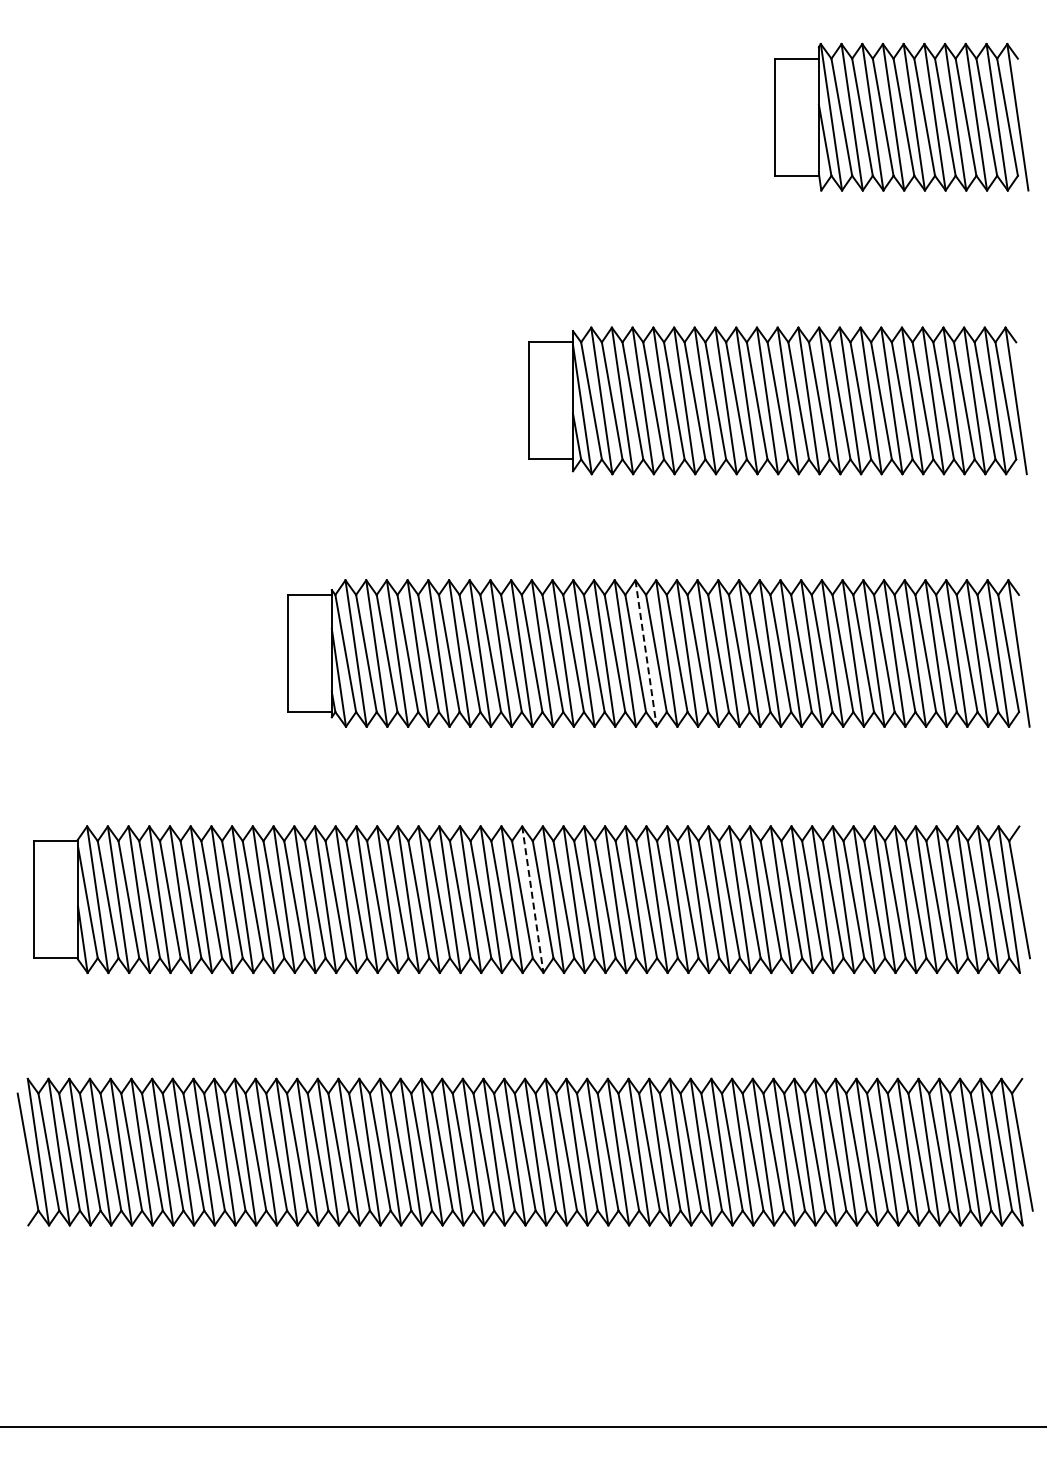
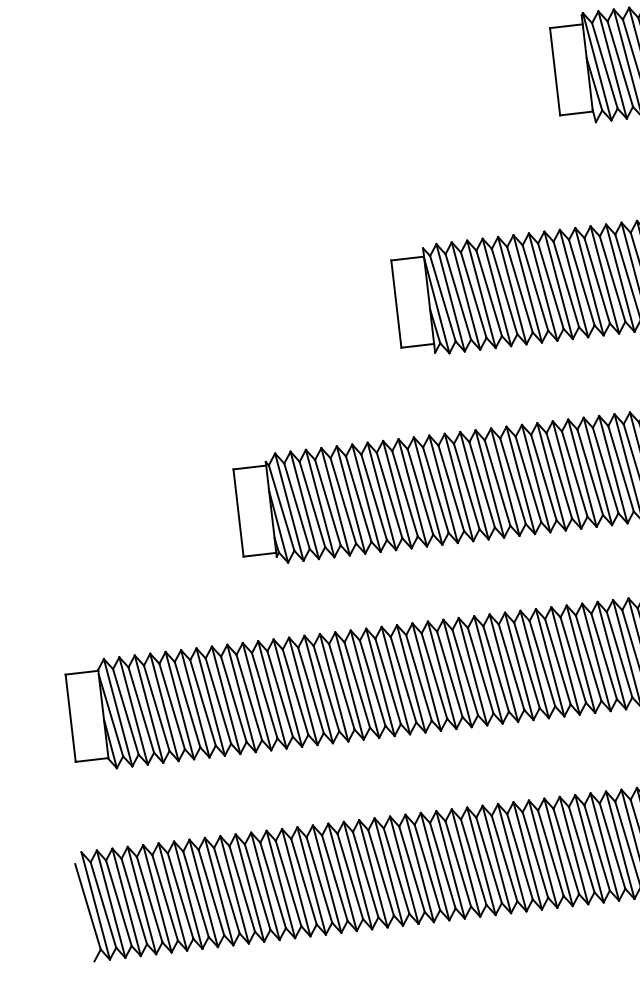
line: (646, 653) -> (505, 482), dashed -> solid
line: (532, 899) -> (441, 675), dashed -> solid

